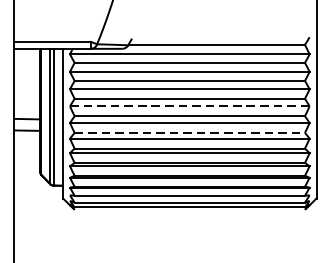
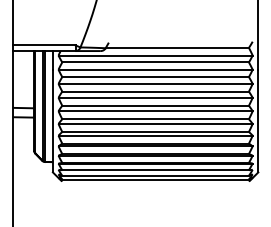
line: (190, 106) -> (156, 97), dashed -> solid
line: (190, 133) -> (156, 119), dashed -> solid

